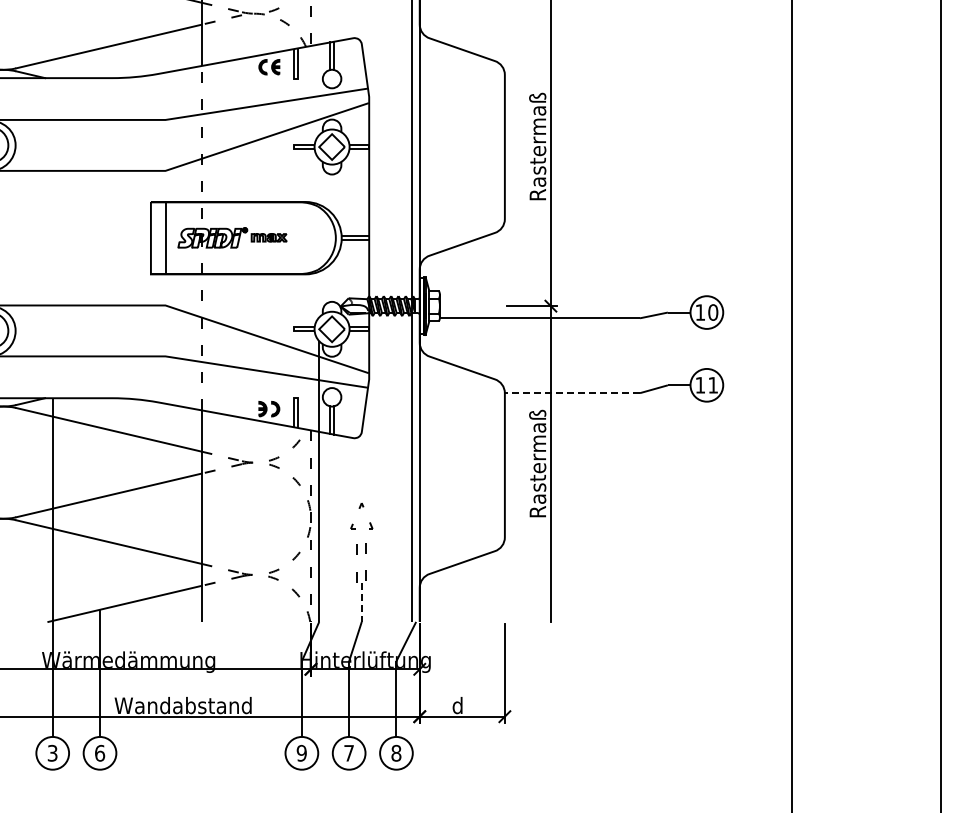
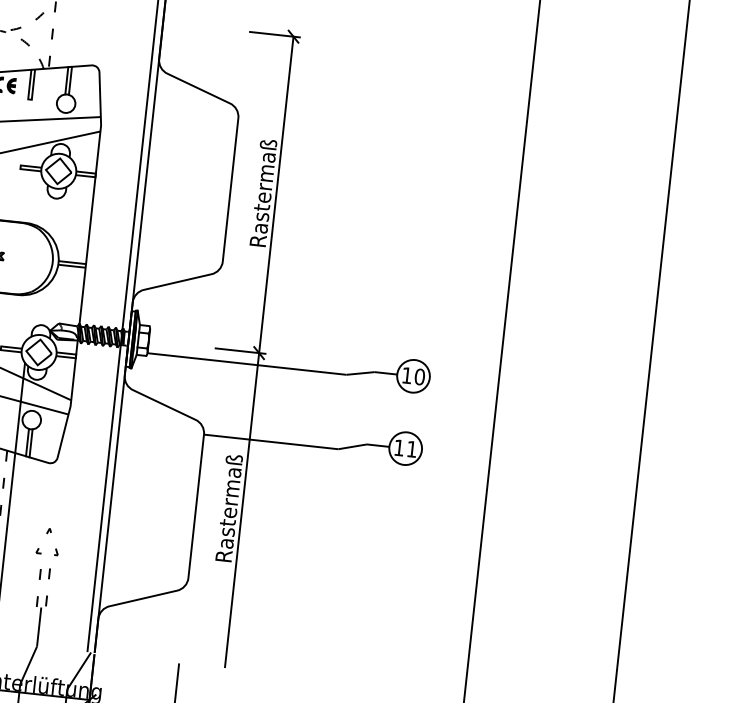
line: (572, 393) -> (271, 442), dashed -> solid
line: (361, 602) -> (38, 627), dashed -> solid

